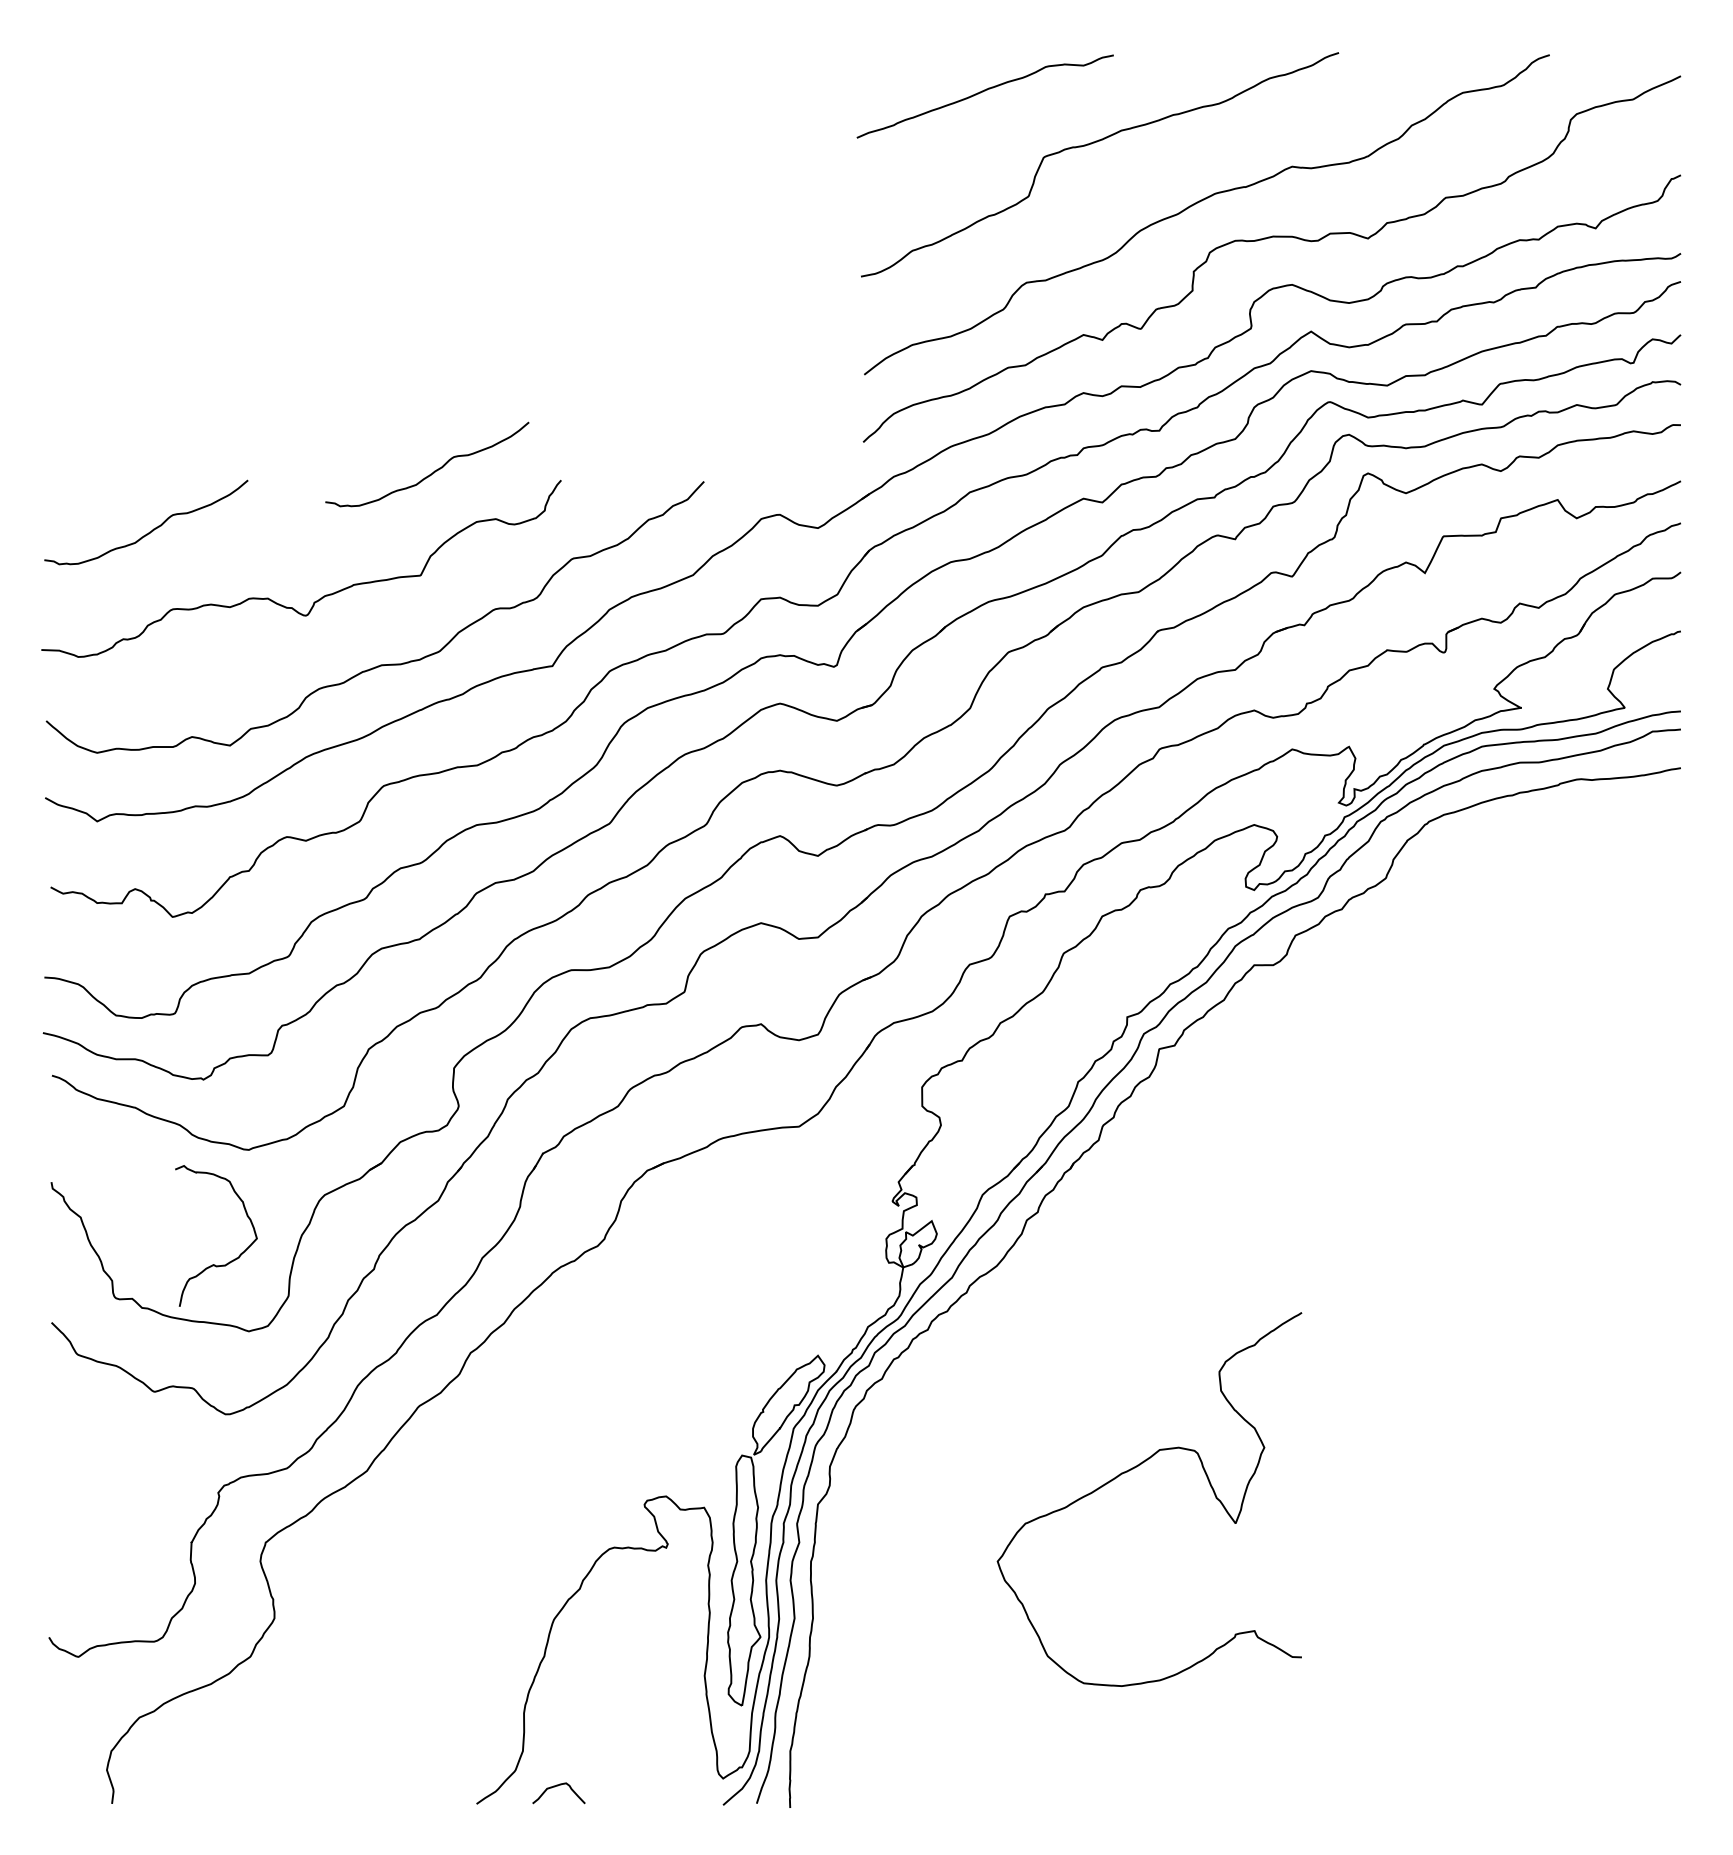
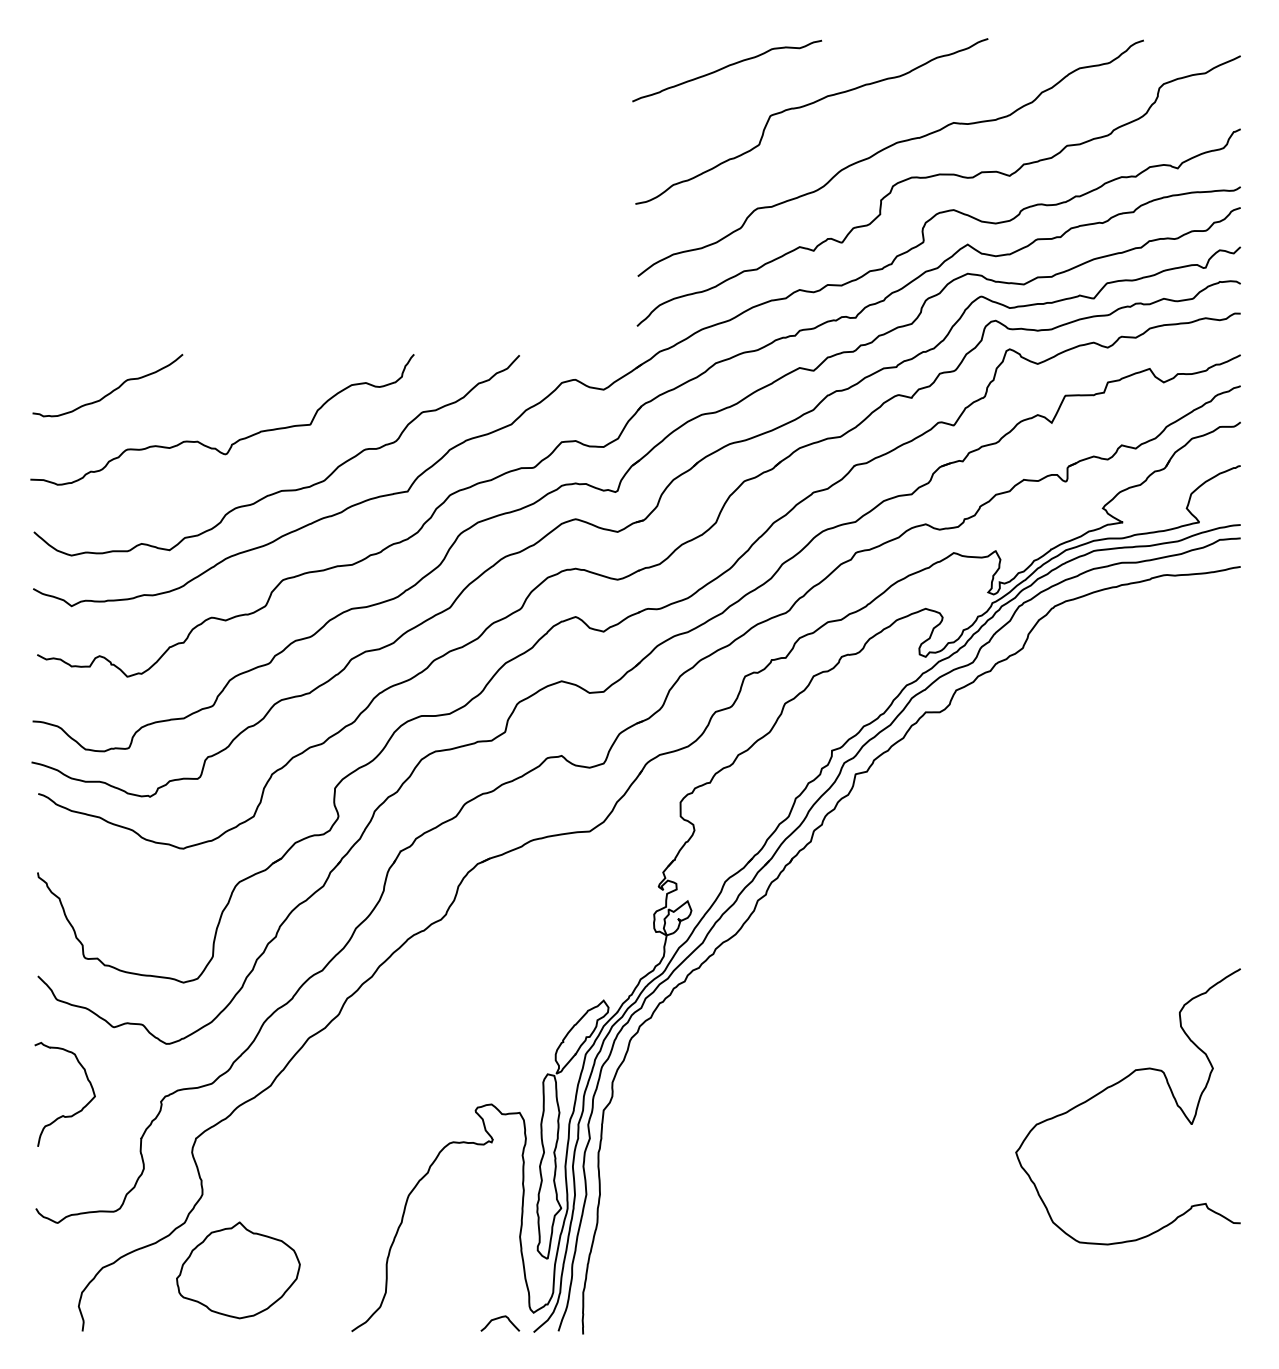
curve: (434, 470) -> (320, 347), removed
curve: (215, 1264) -> (64, 1115), moved
curve: (1133, 1469) -> (1116, 1084), moved
part: (323, 1720) -> (238, 1269), added
curve: (555, 1787) -> (497, 1319), moved

